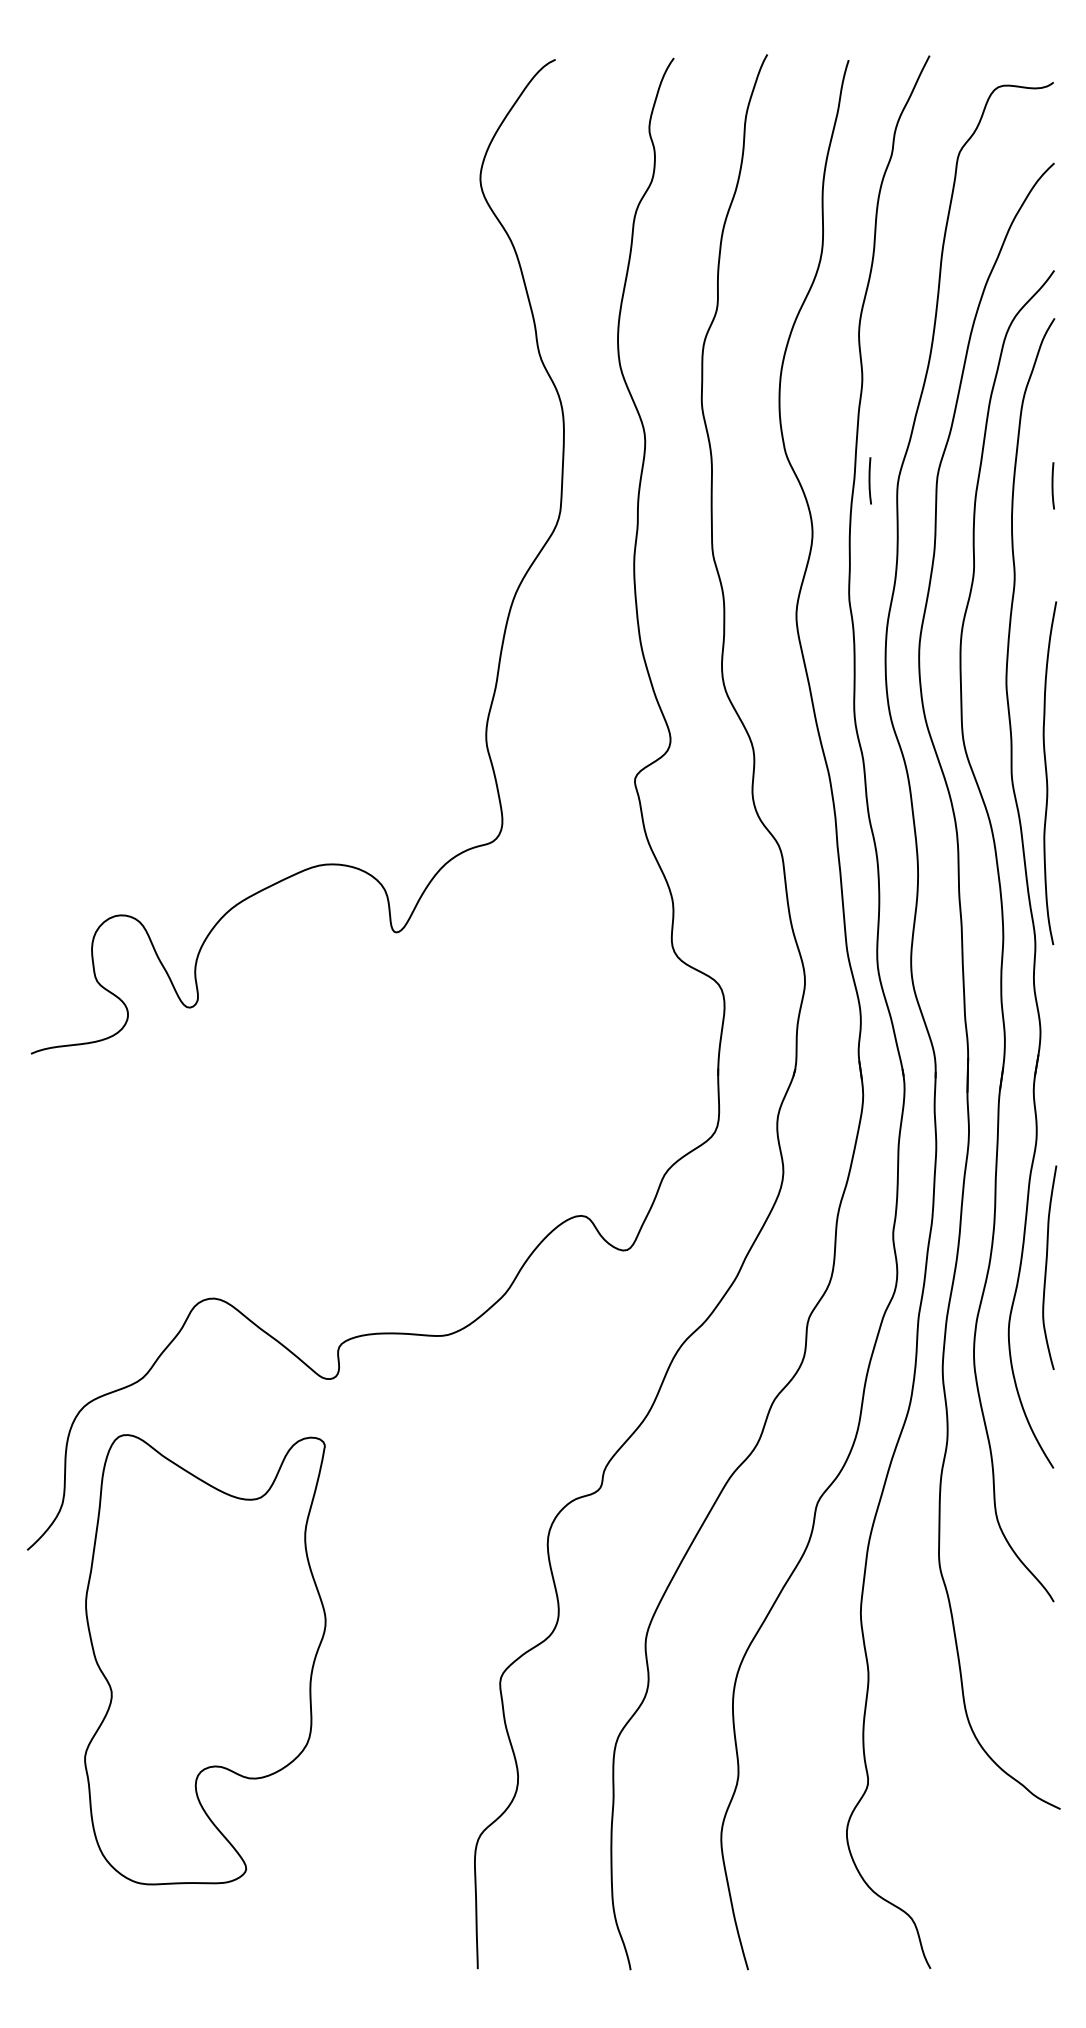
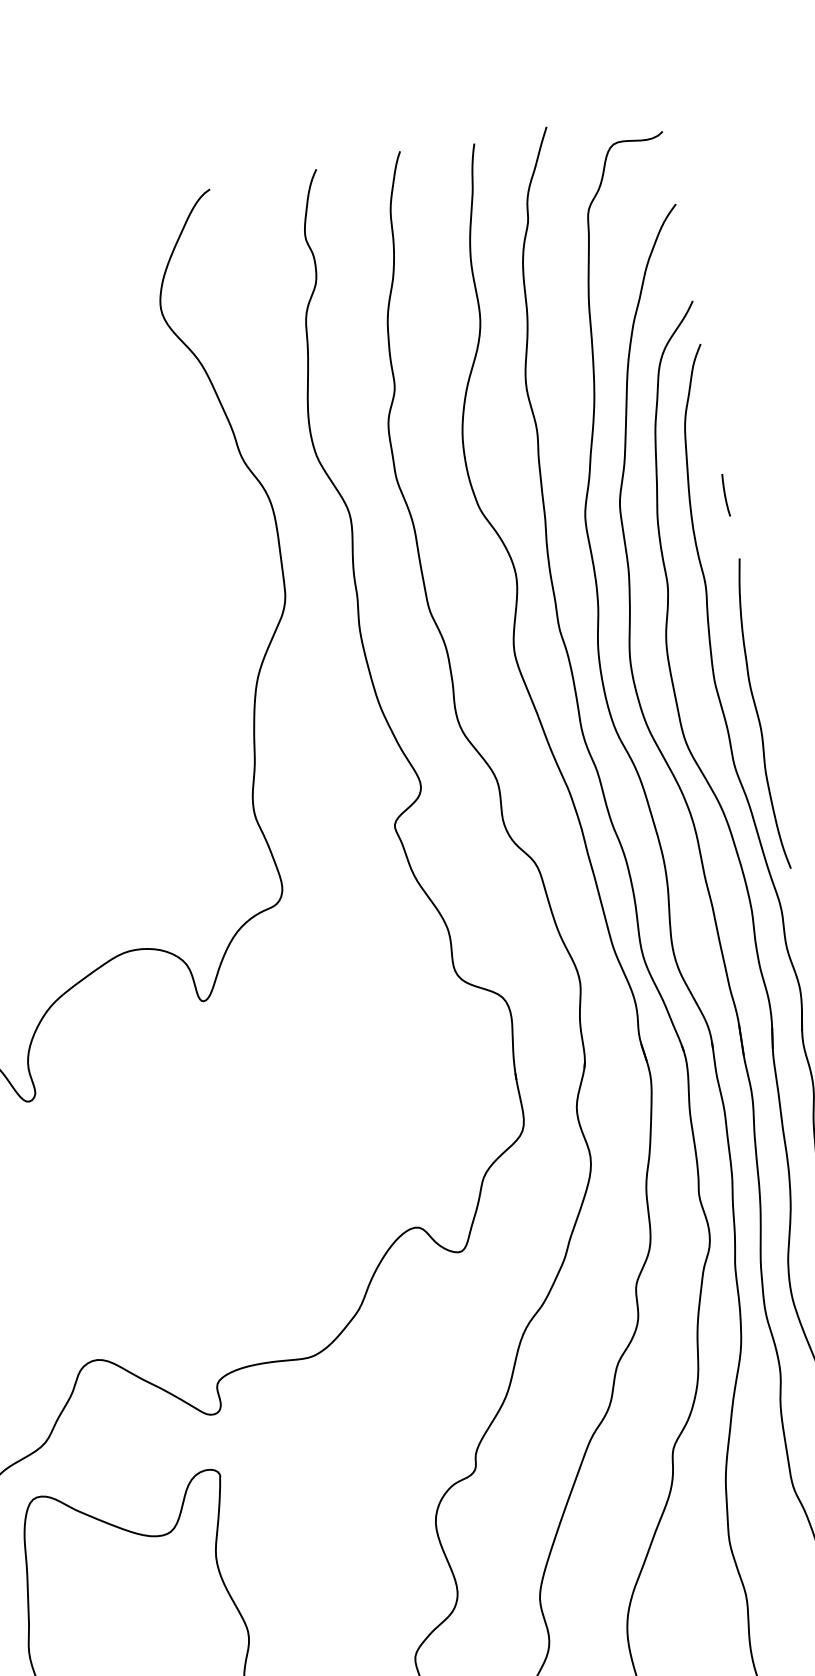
line: (869, 480) -> (559, 519), removed
curve: (1047, 773) -> (758, 714), moved

